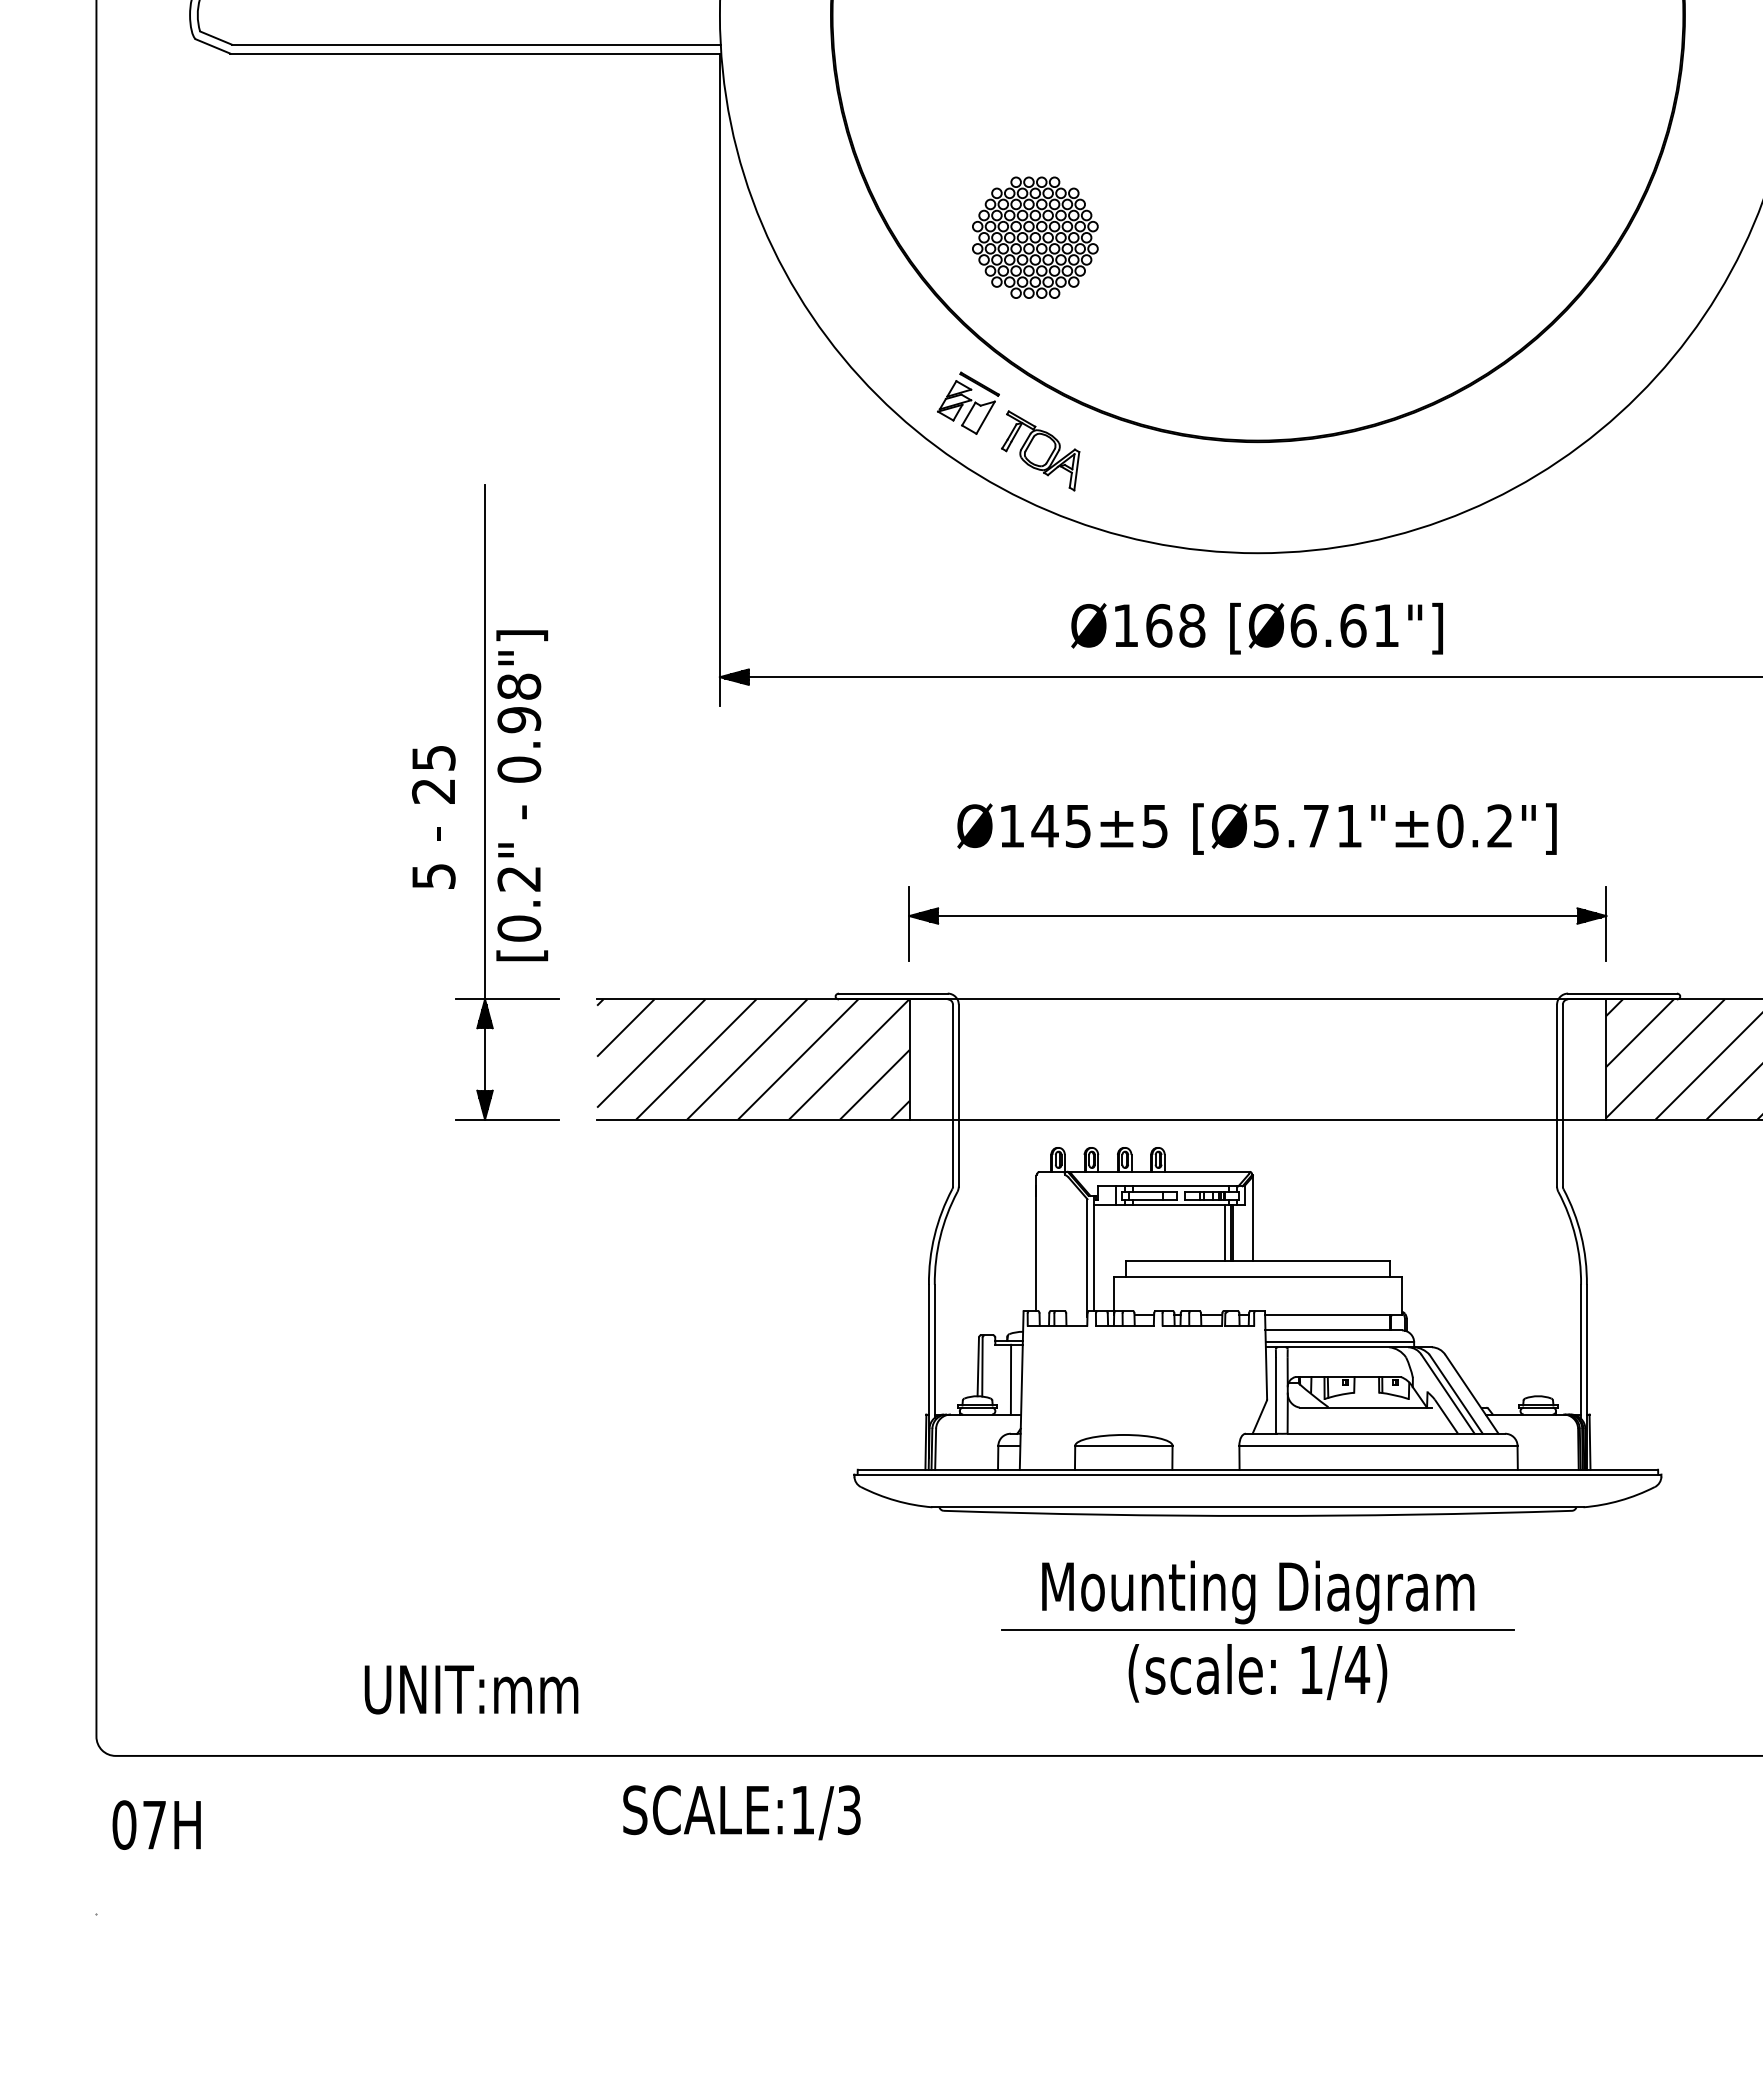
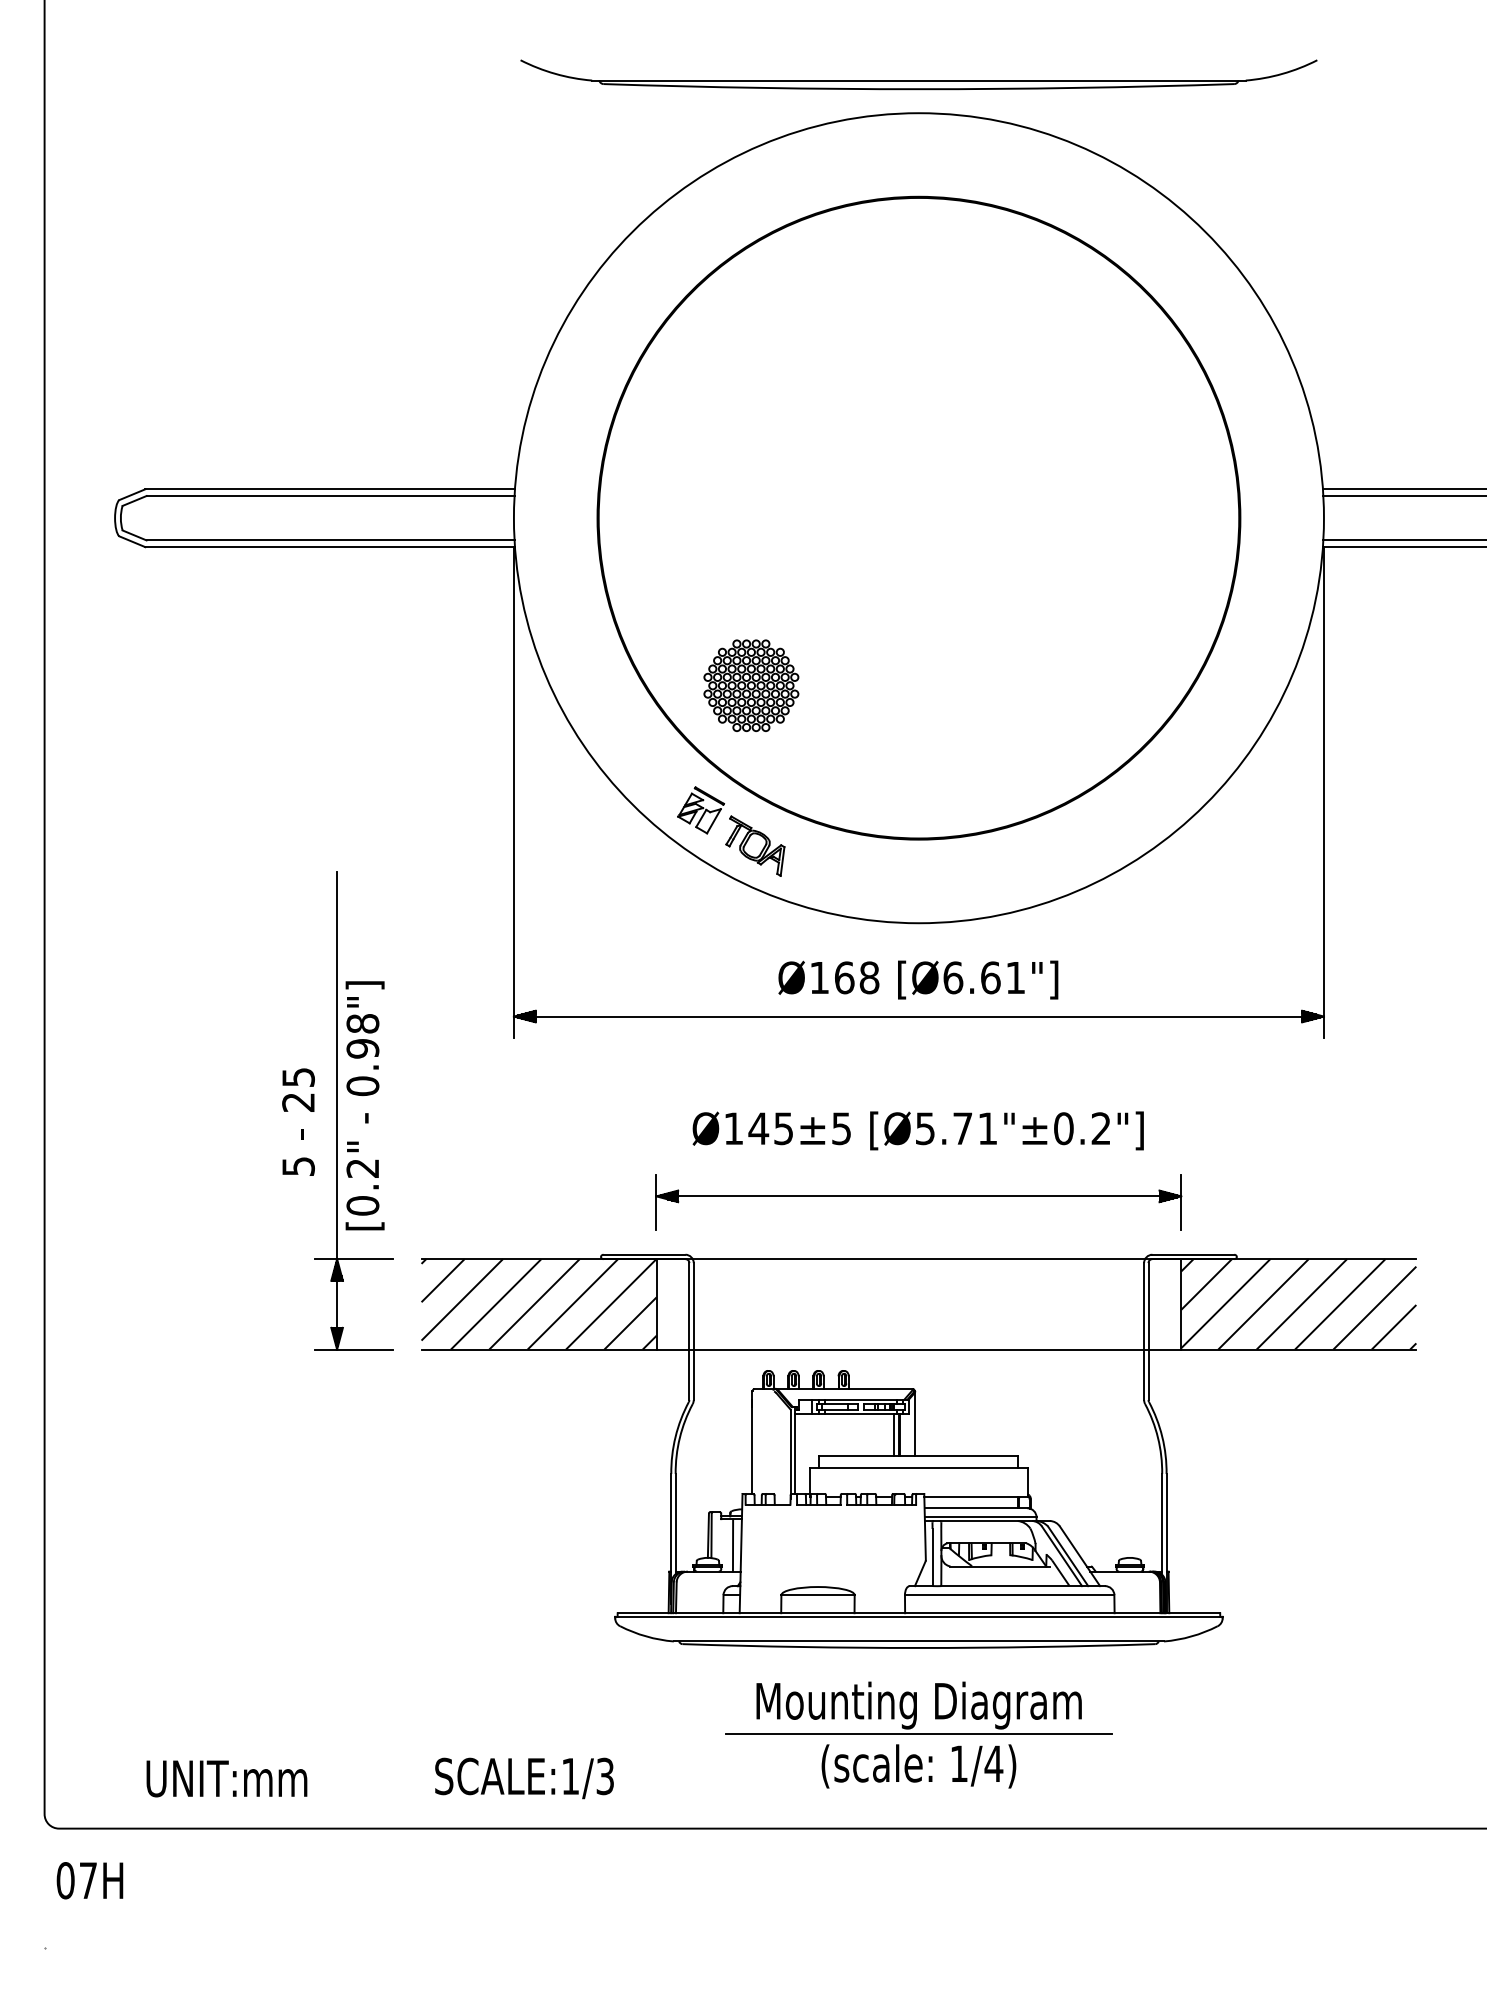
text: (470, 1689) -> (226, 1778), moved
text: (741, 1812) -> (524, 1778), moved

